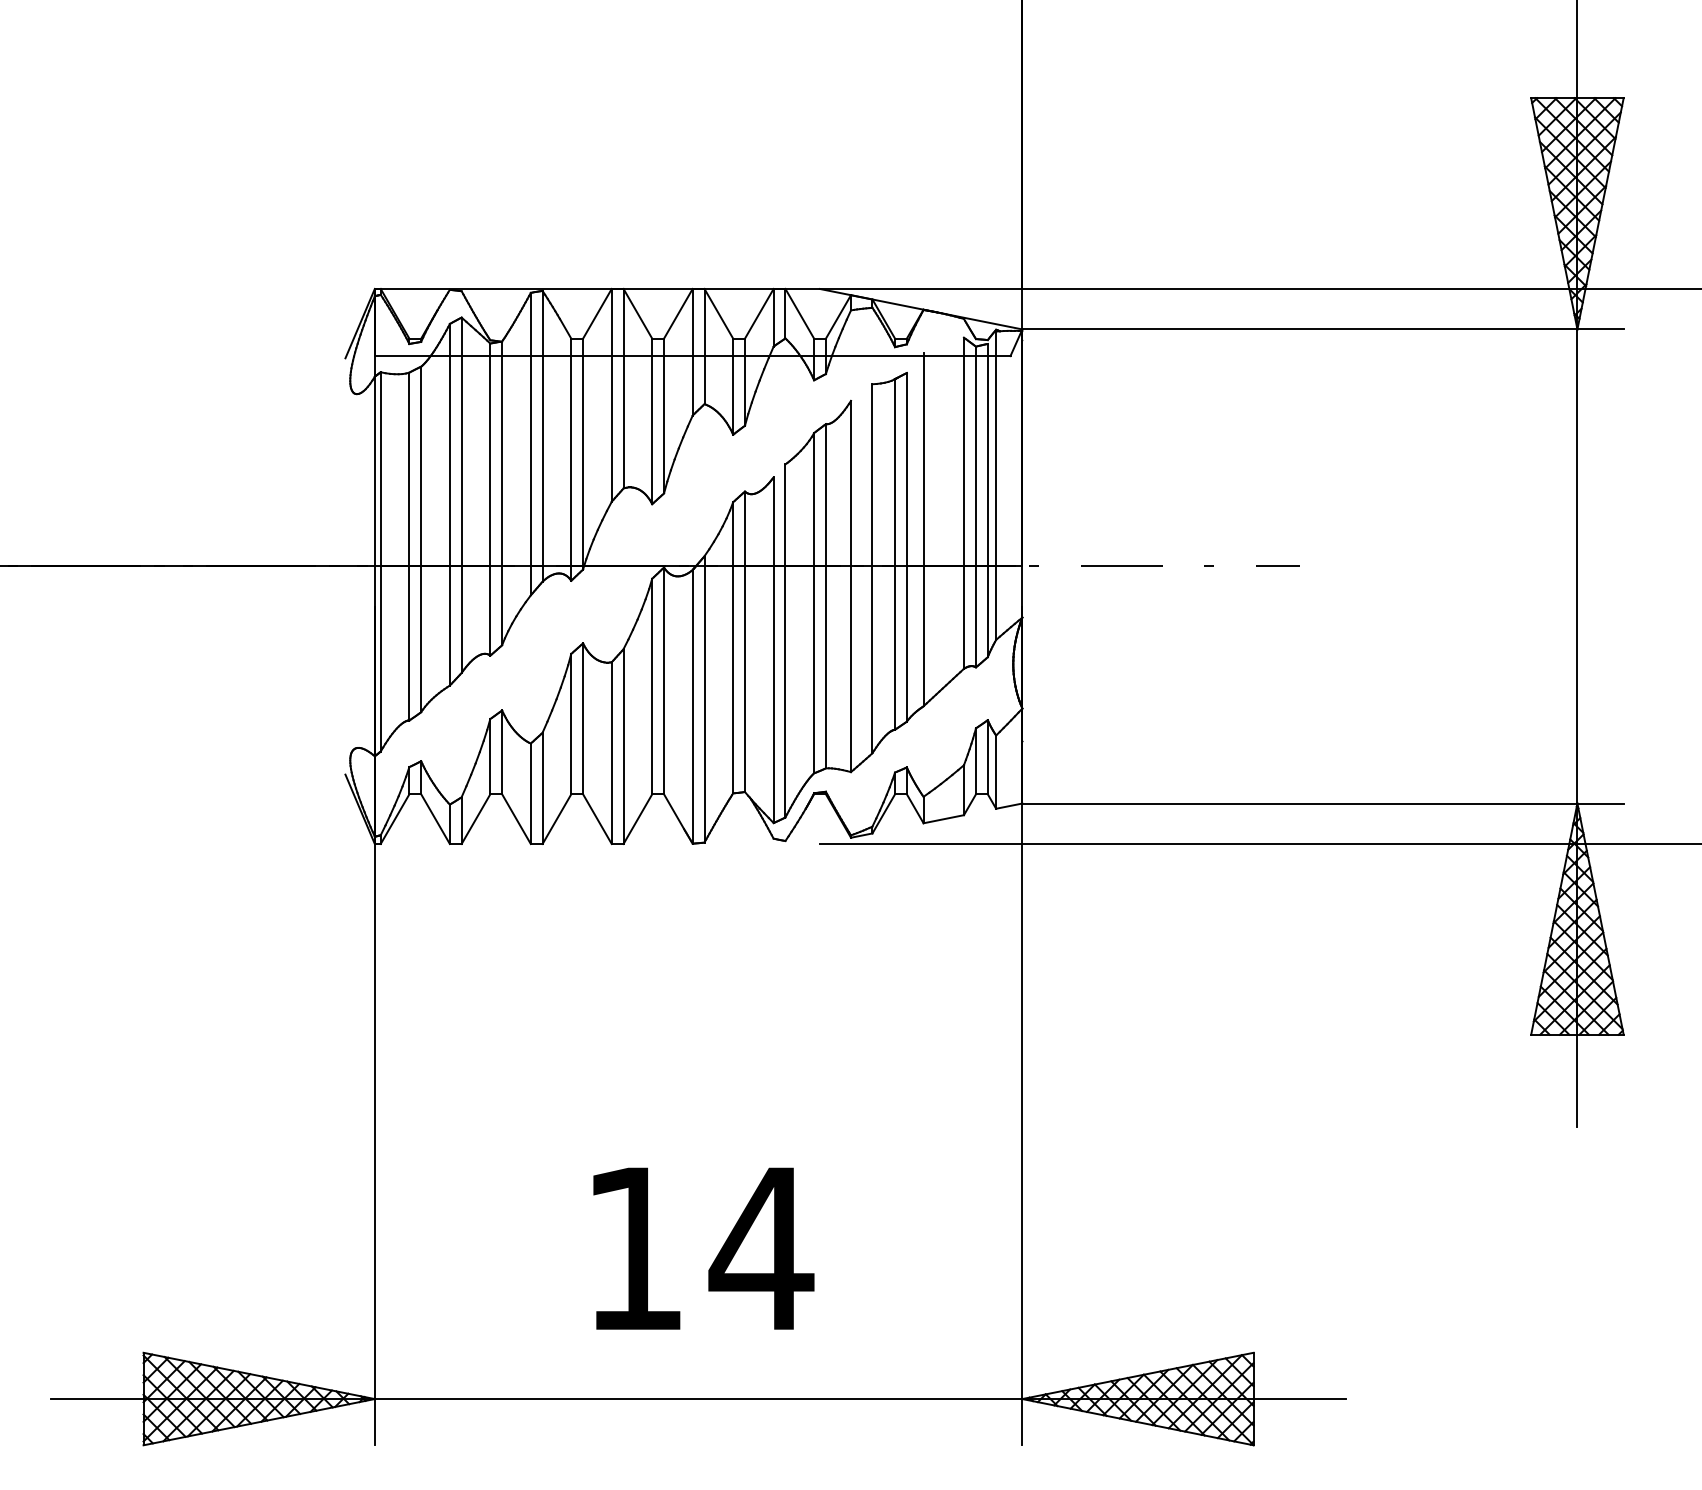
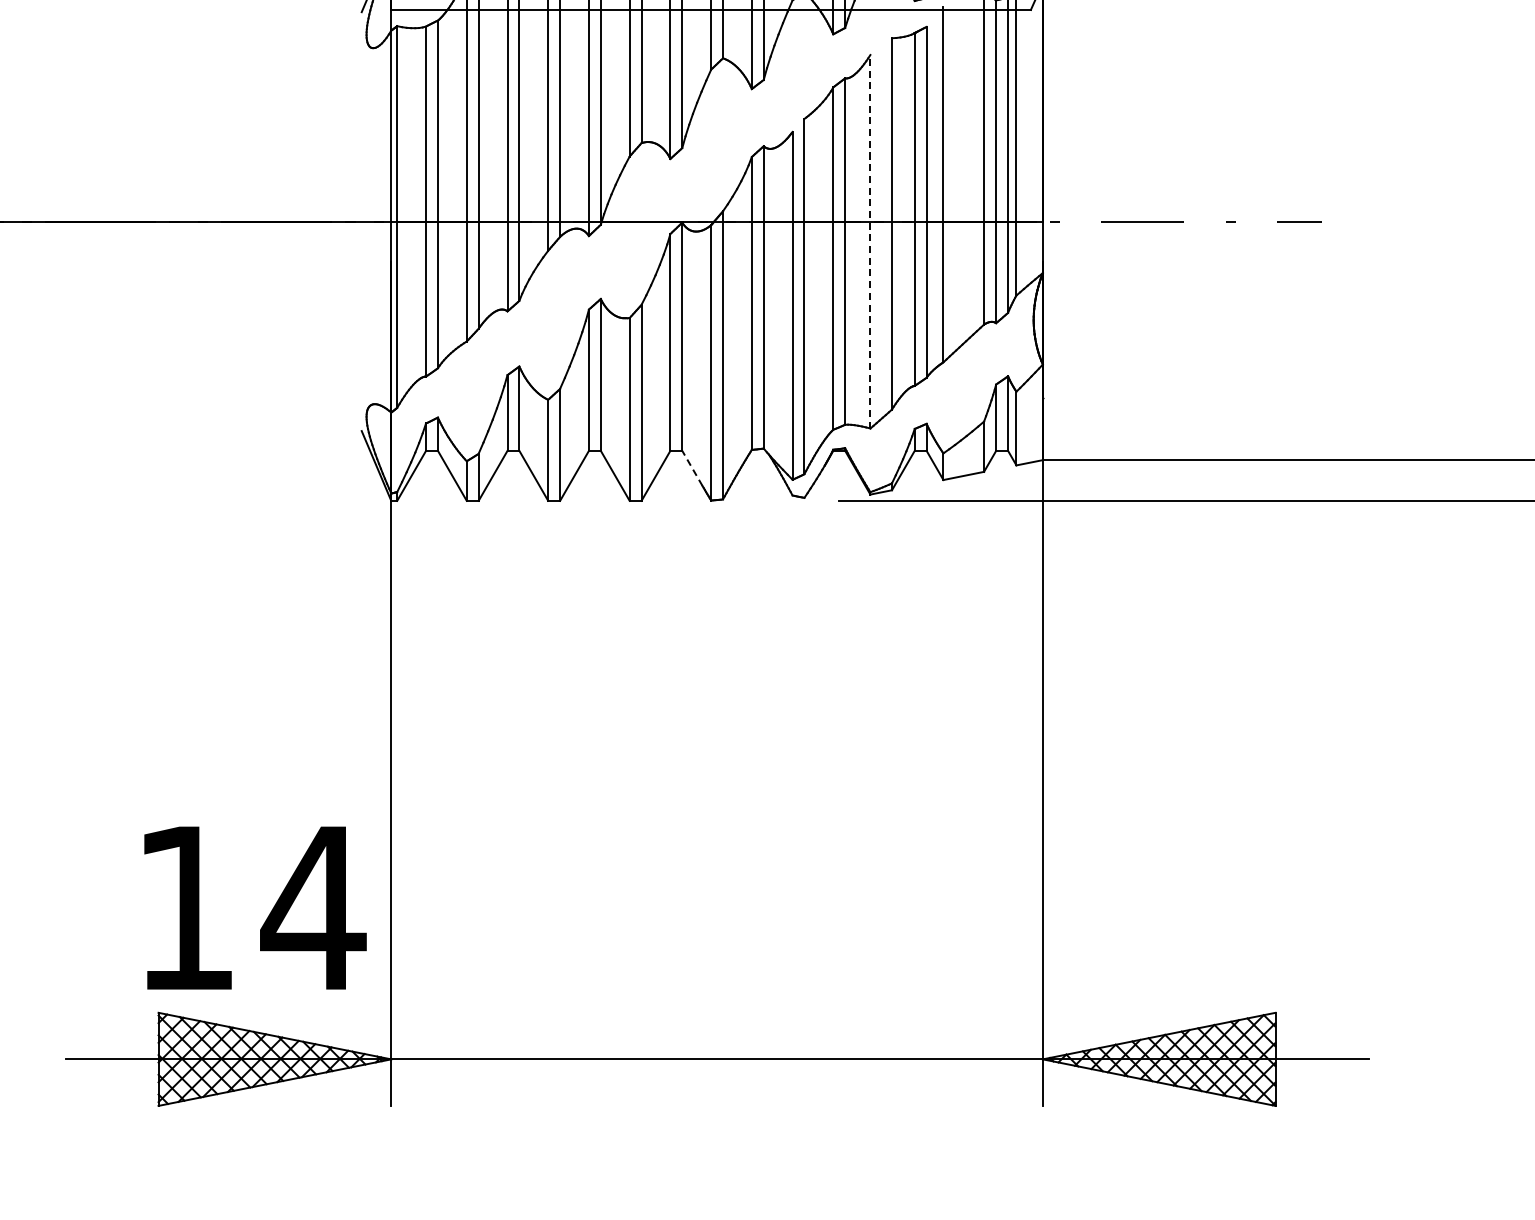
line: (851, 586) -> (870, 241), solid -> dashed
line: (673, 811) -> (691, 468), solid -> dashed
text: (703, 1248) -> (255, 907), moved

